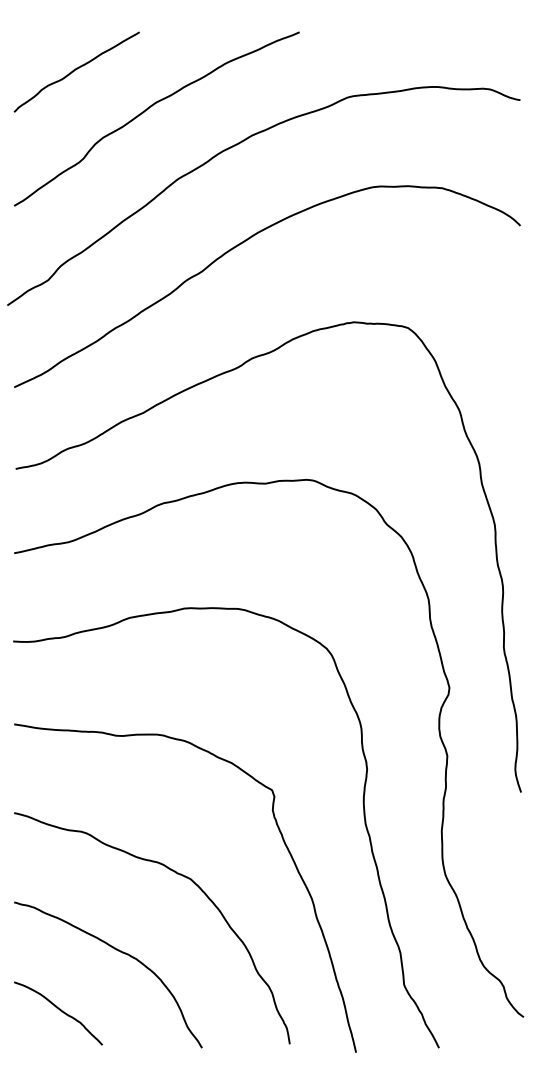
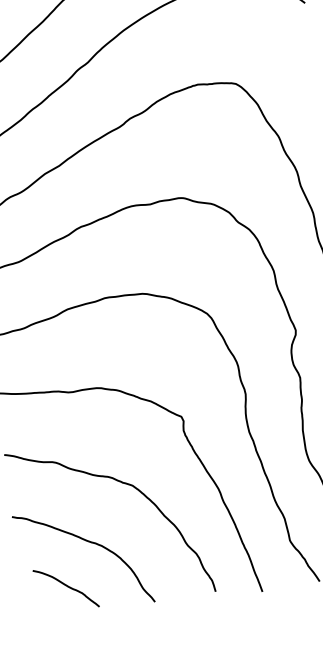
curve: (60, 1011) -> (67, 587), moved

